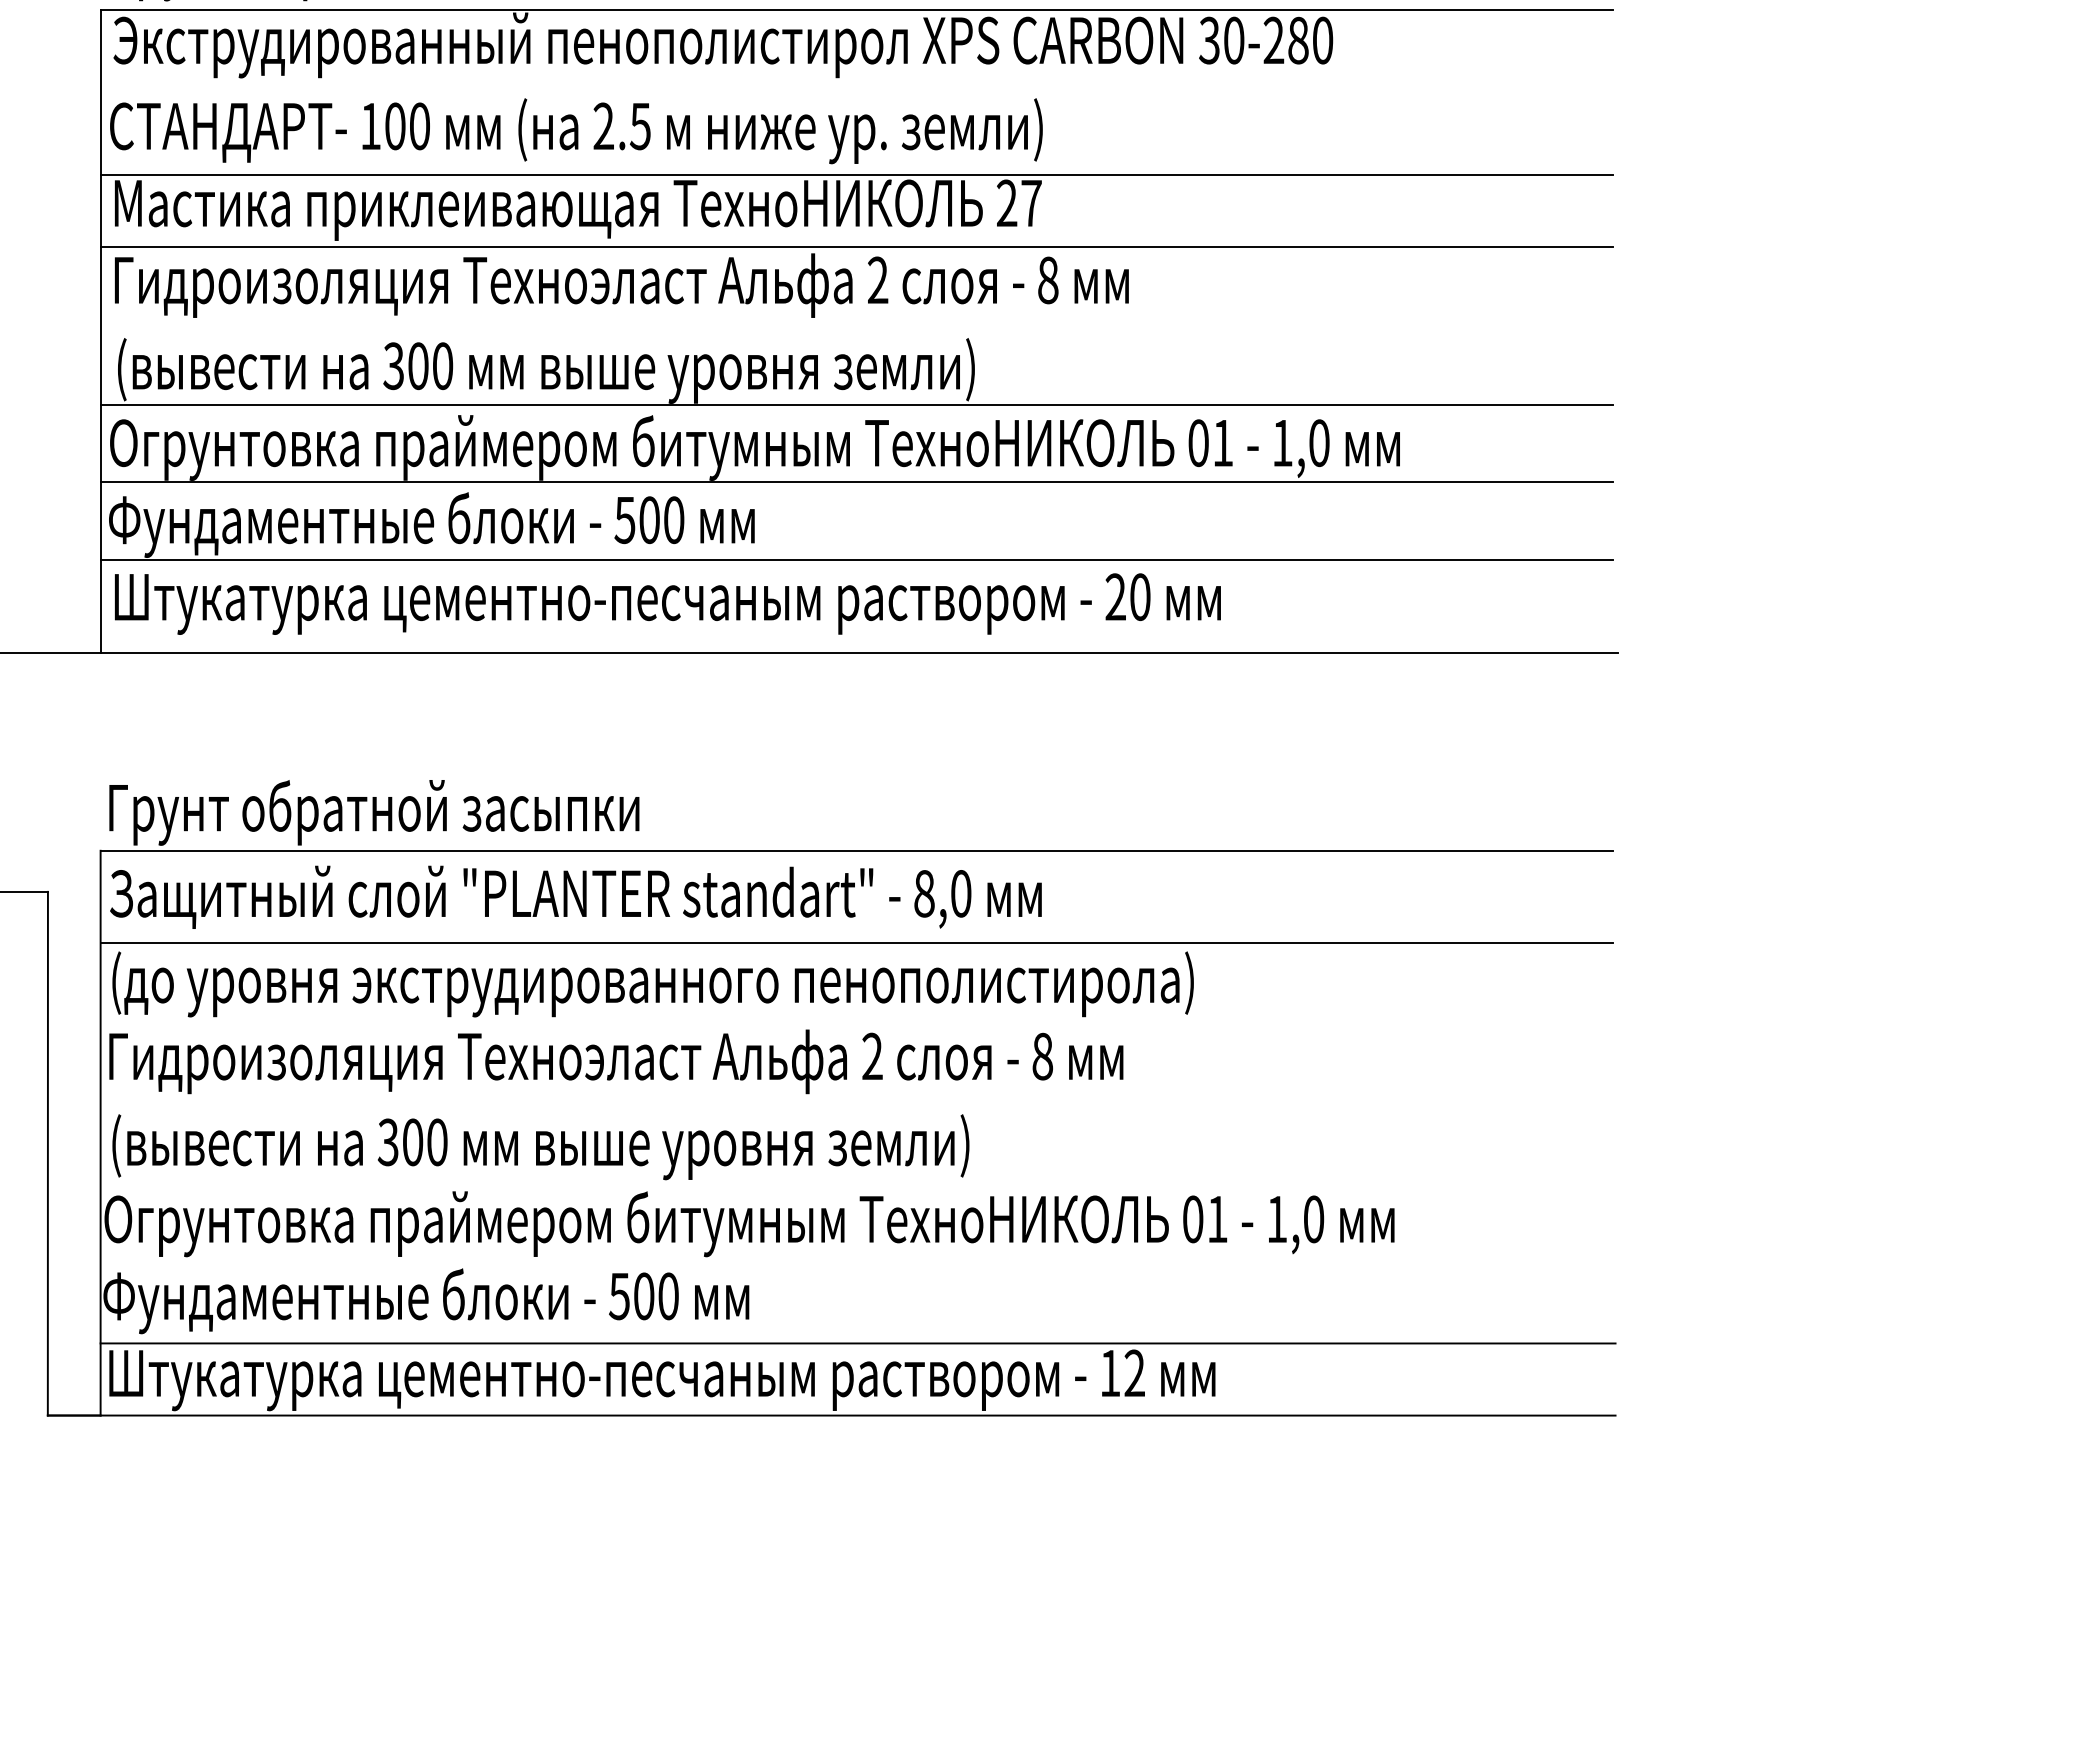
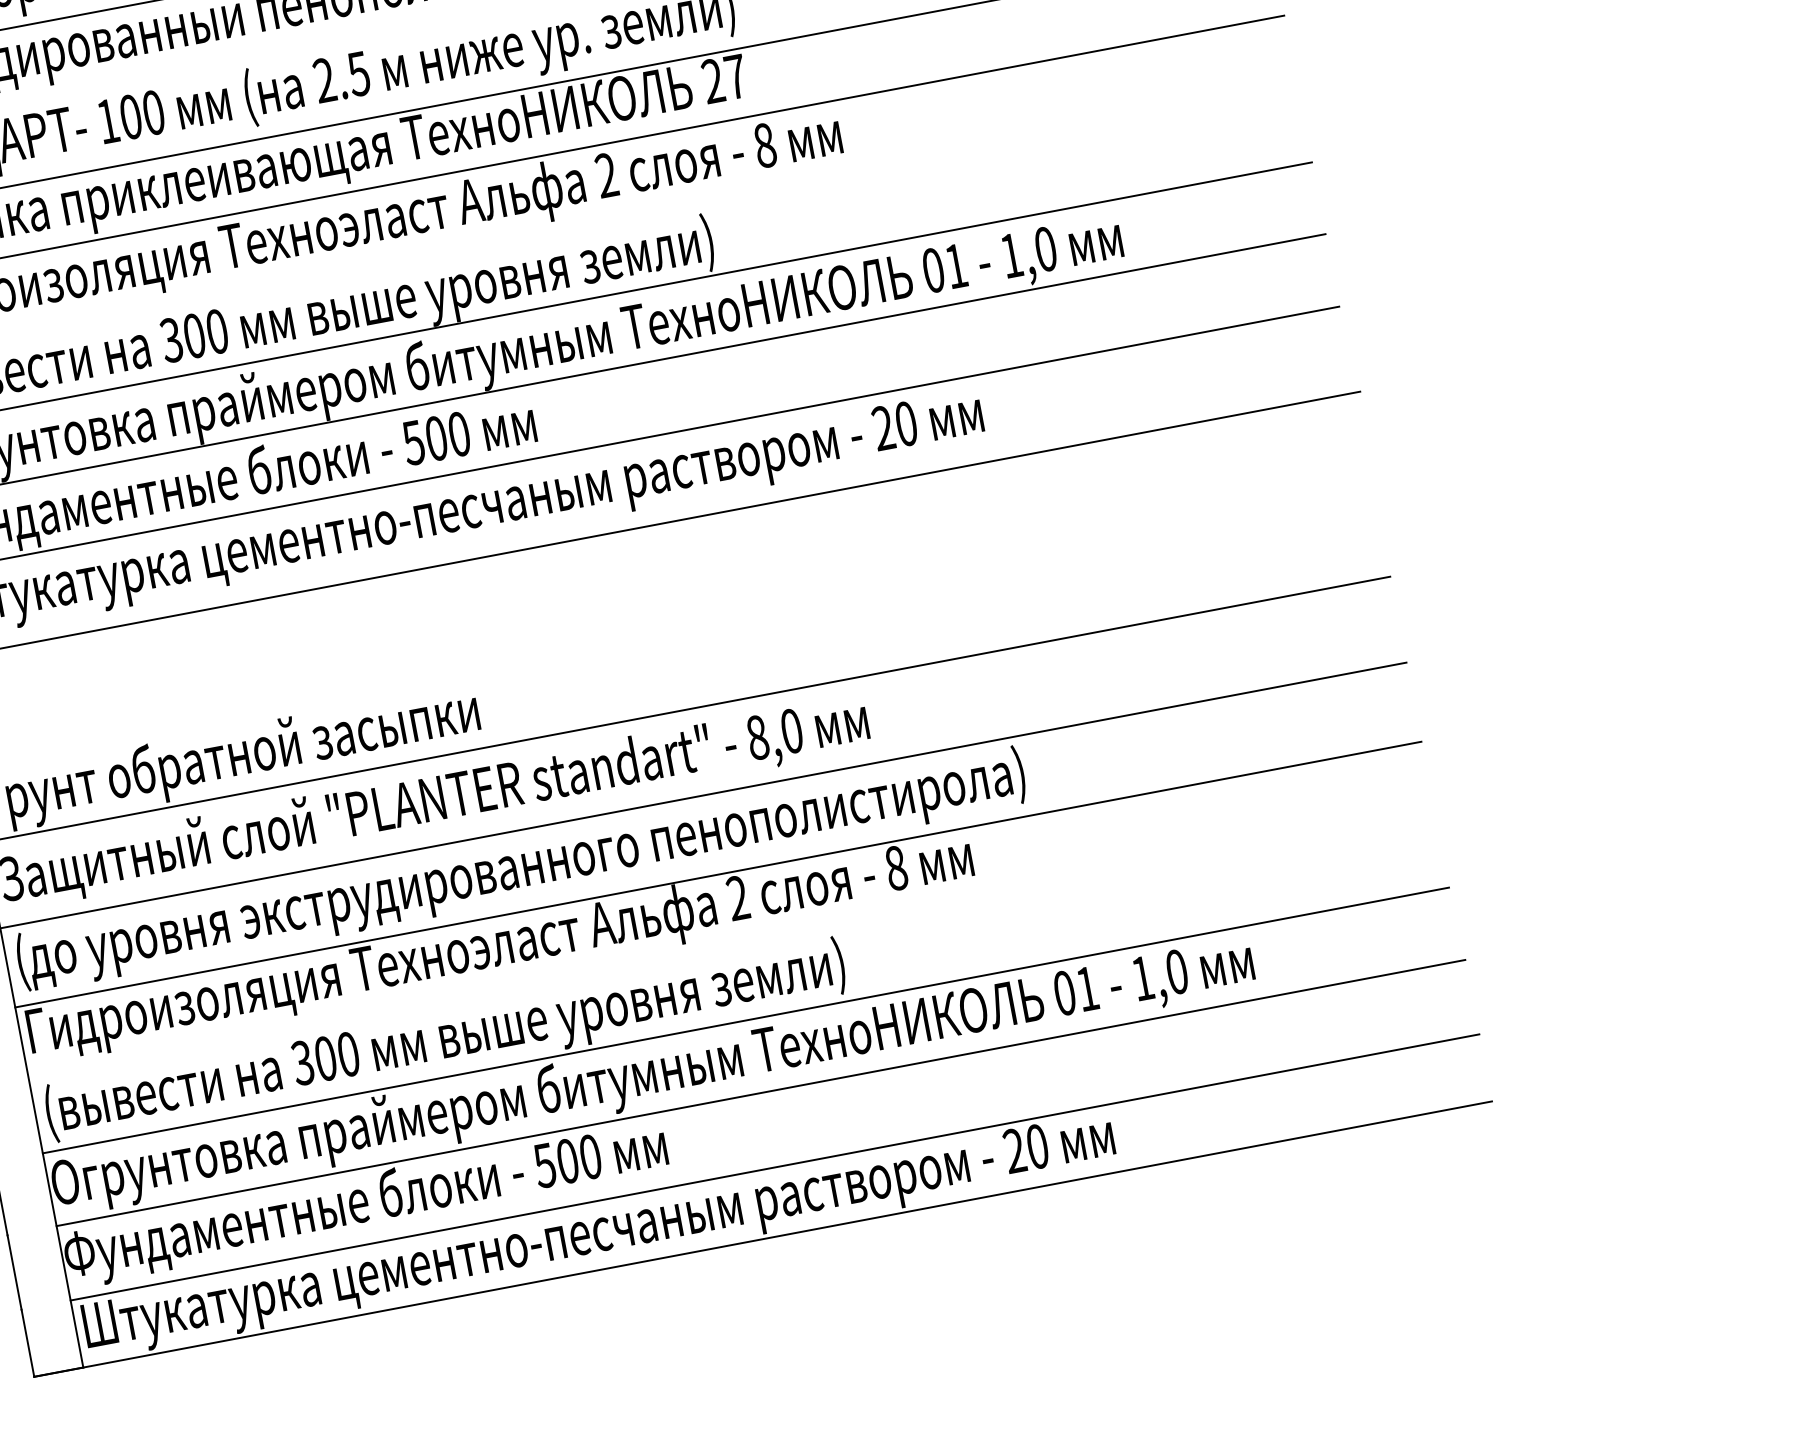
line: (856, 1028) -> (718, 874), added
line: (856, 1185) -> (745, 1020), added
line: (857, 1263) -> (760, 1093), added
text: (1122, 1373) -> (1026, 1148), 12 -> 20

